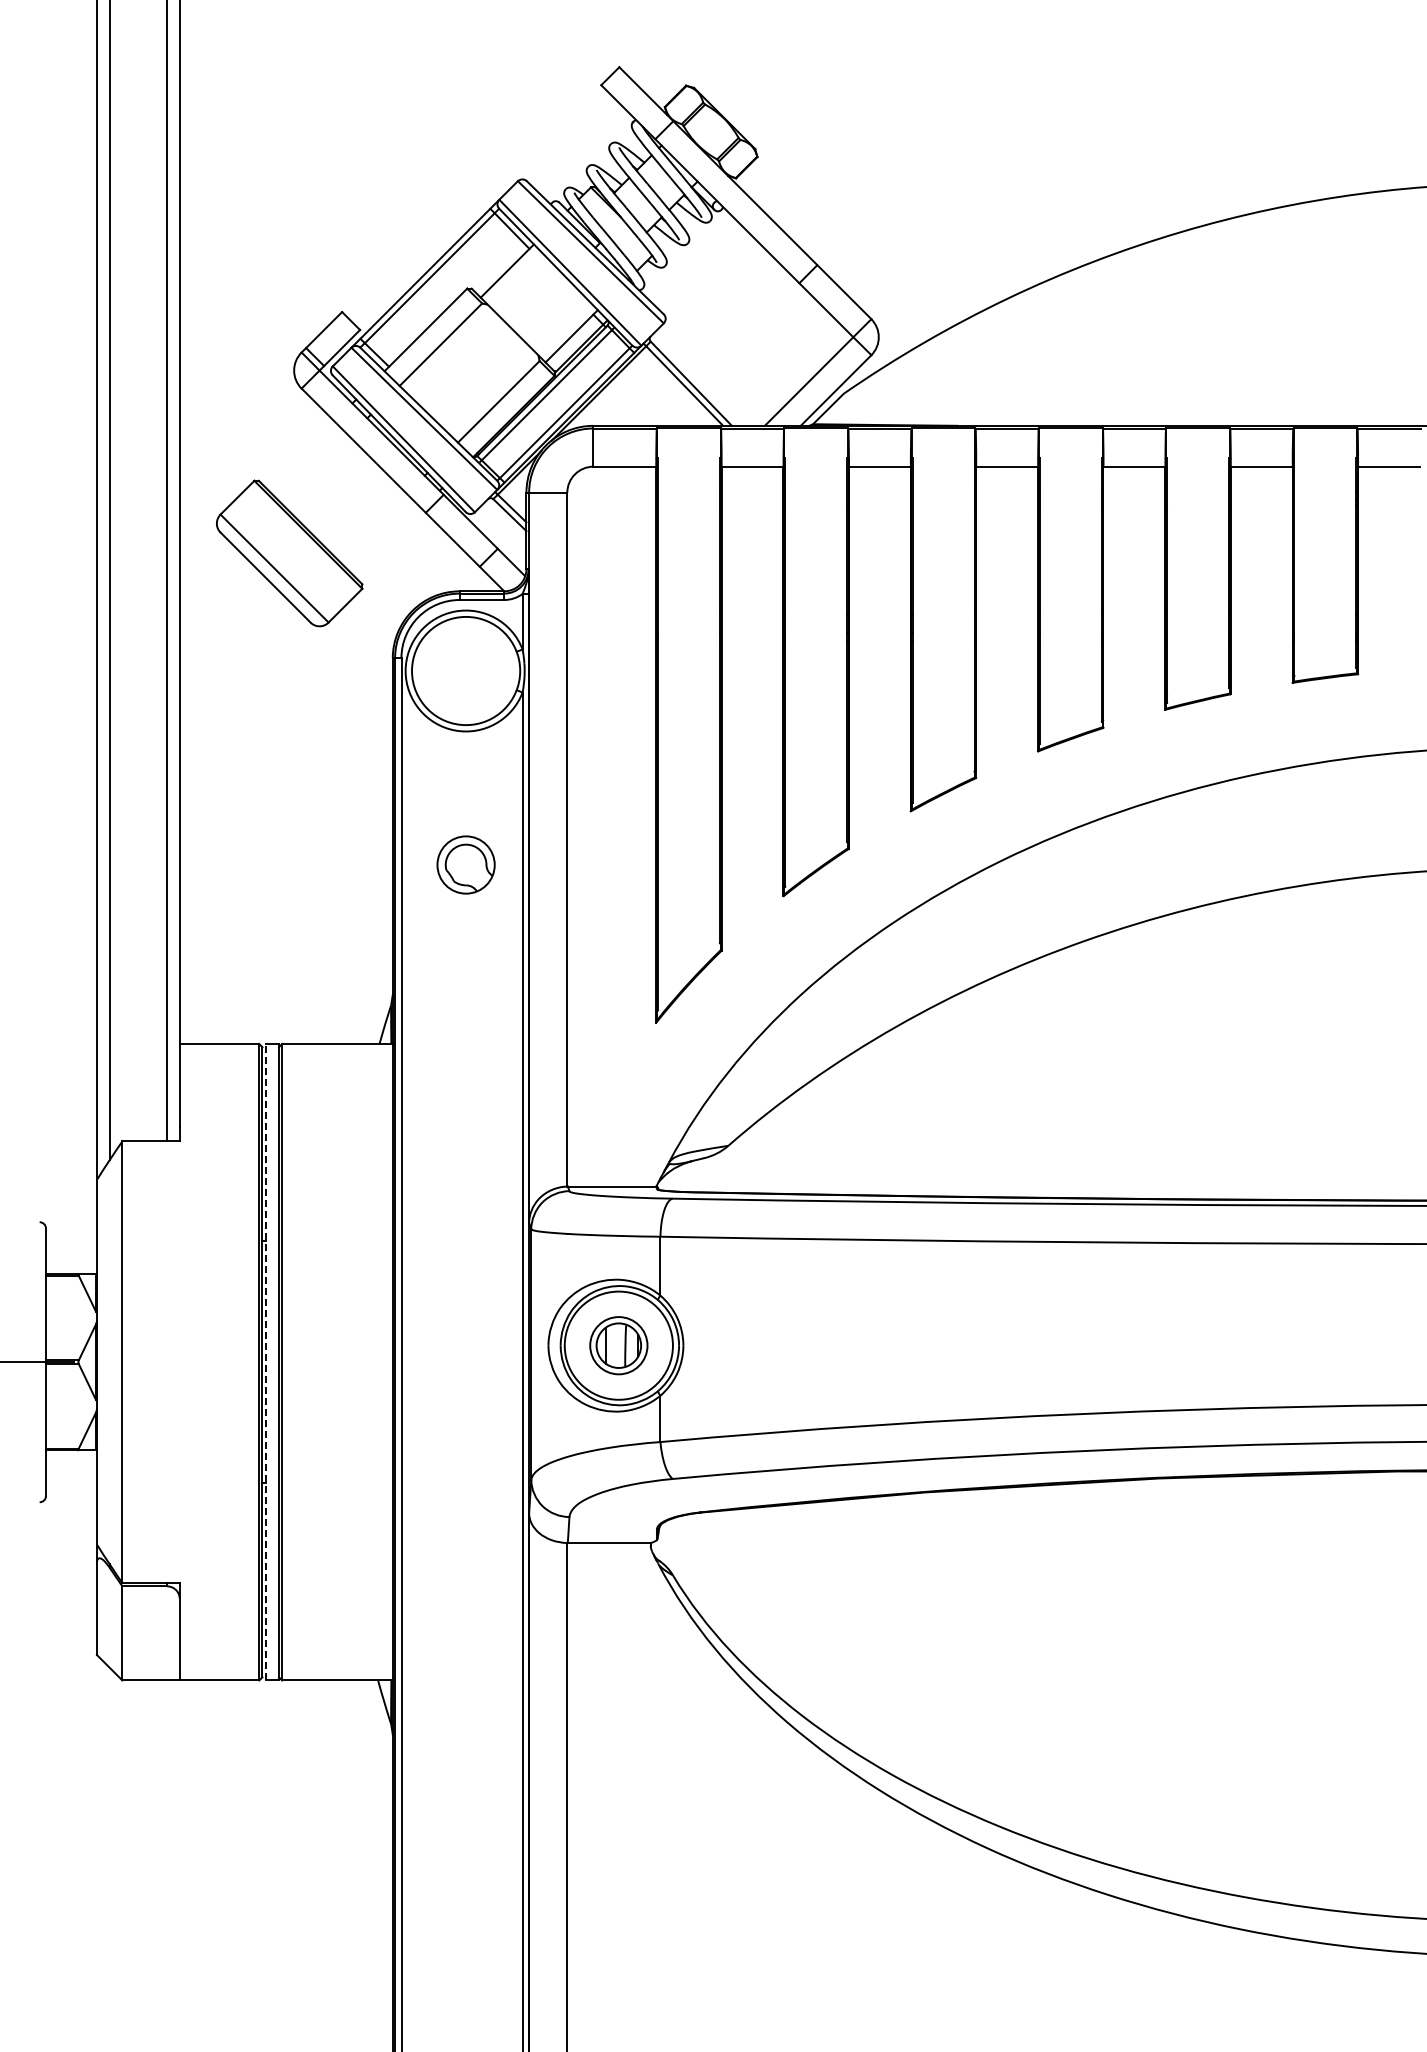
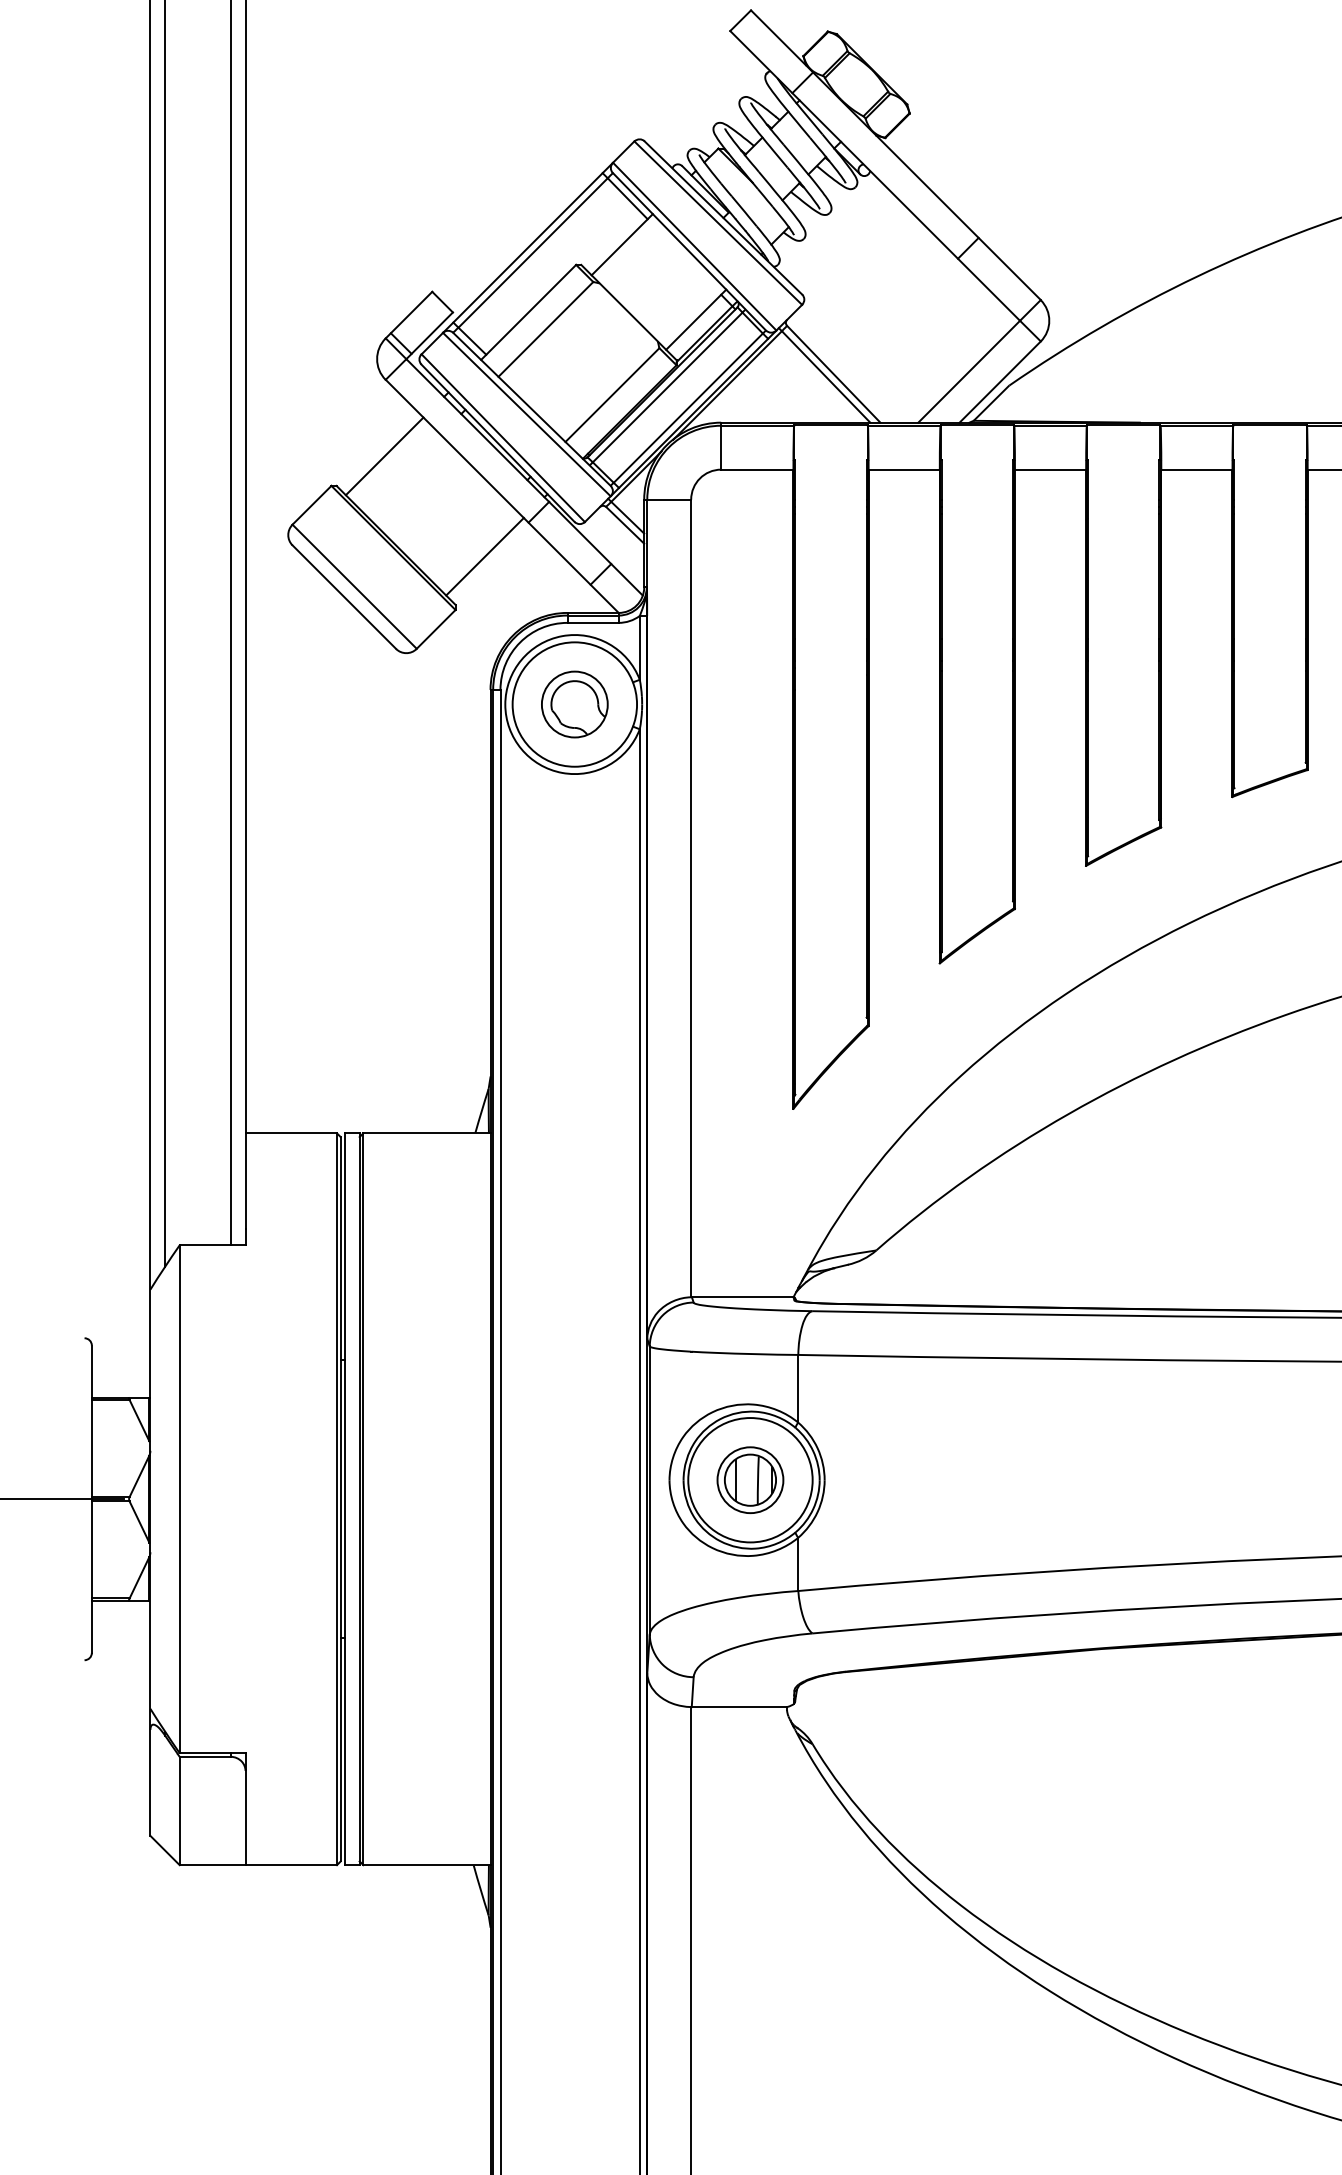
line: (300, 454) -> (384, 455), added
line: (387, 542) -> (484, 556), added
part: (465, 864) -> (574, 703), moved
line: (266, 1361) -> (345, 1498), dashed -> solid

